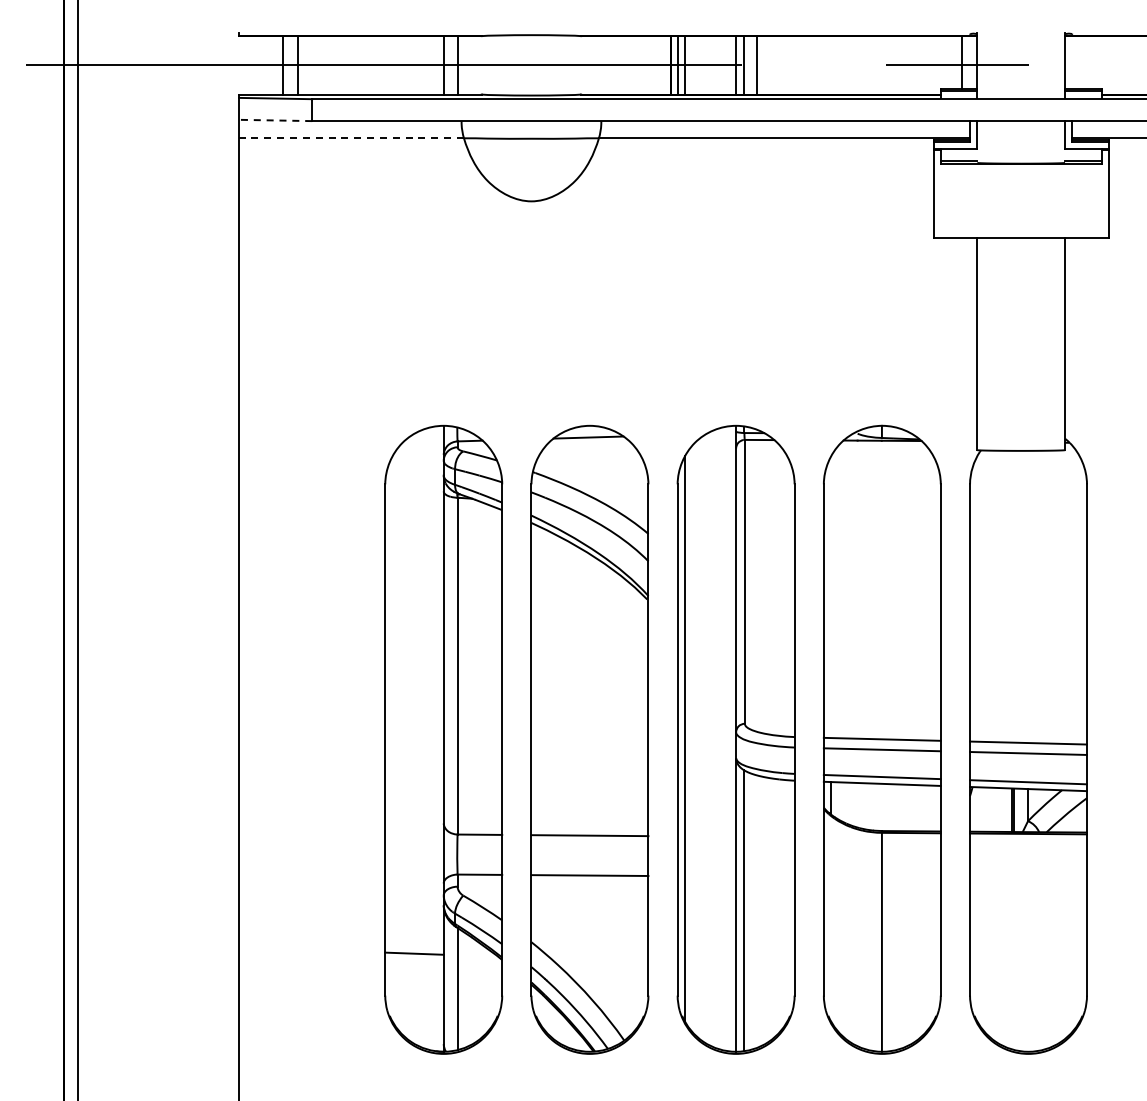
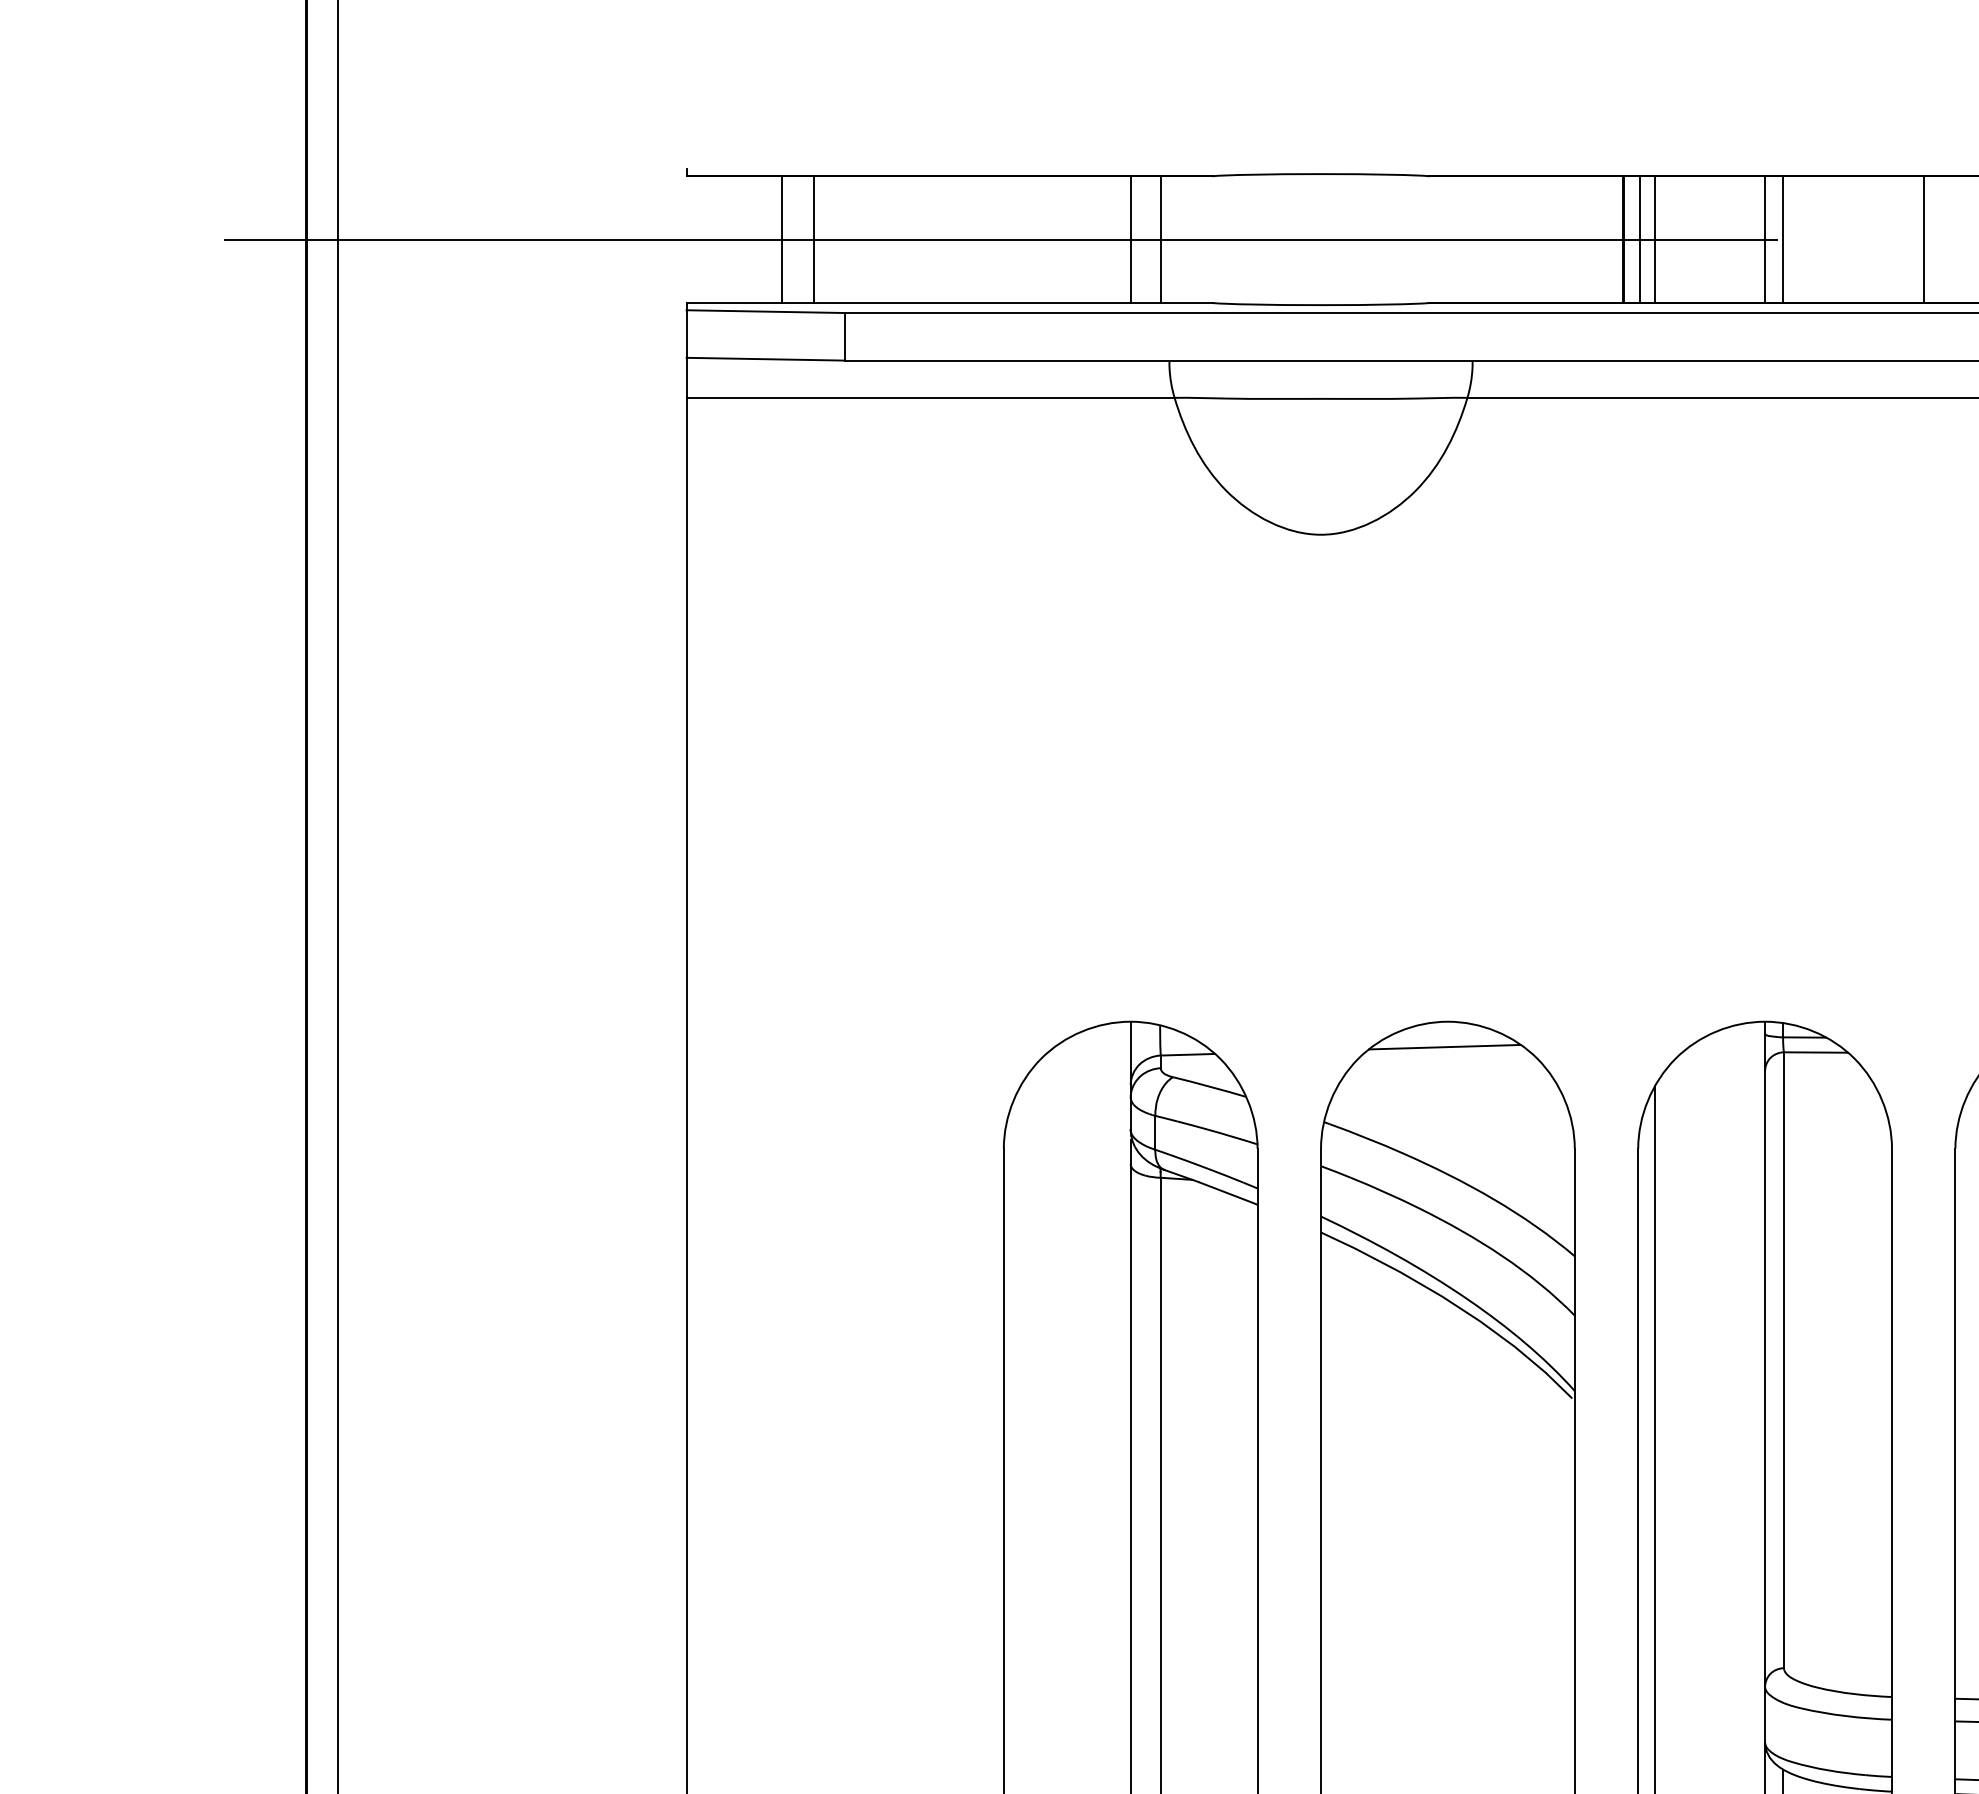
line: (757, 65) -> (1924, 239), moved
line: (275, 120) -> (765, 359), dashed -> solid
line: (351, 138) -> (930, 398), dashed -> solid

